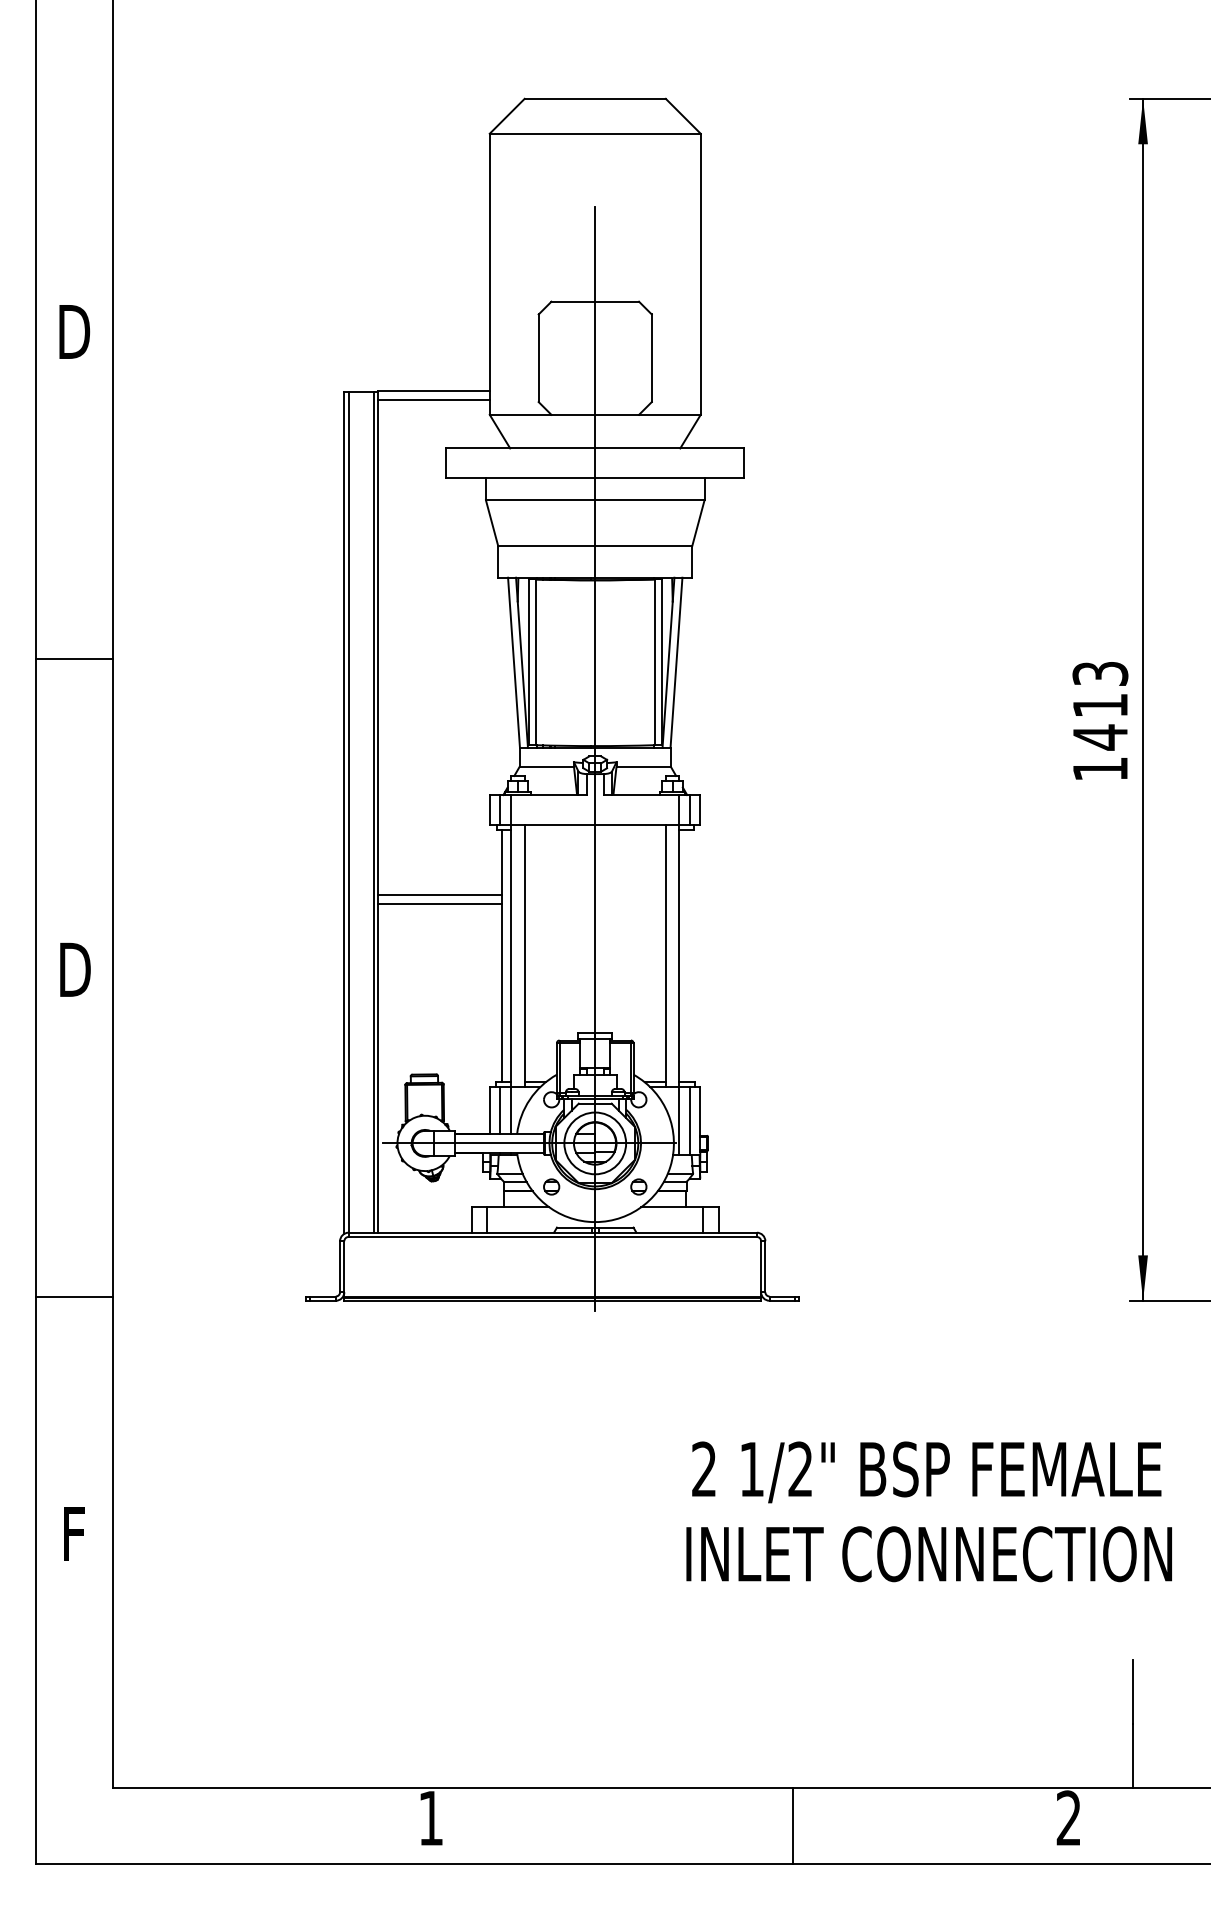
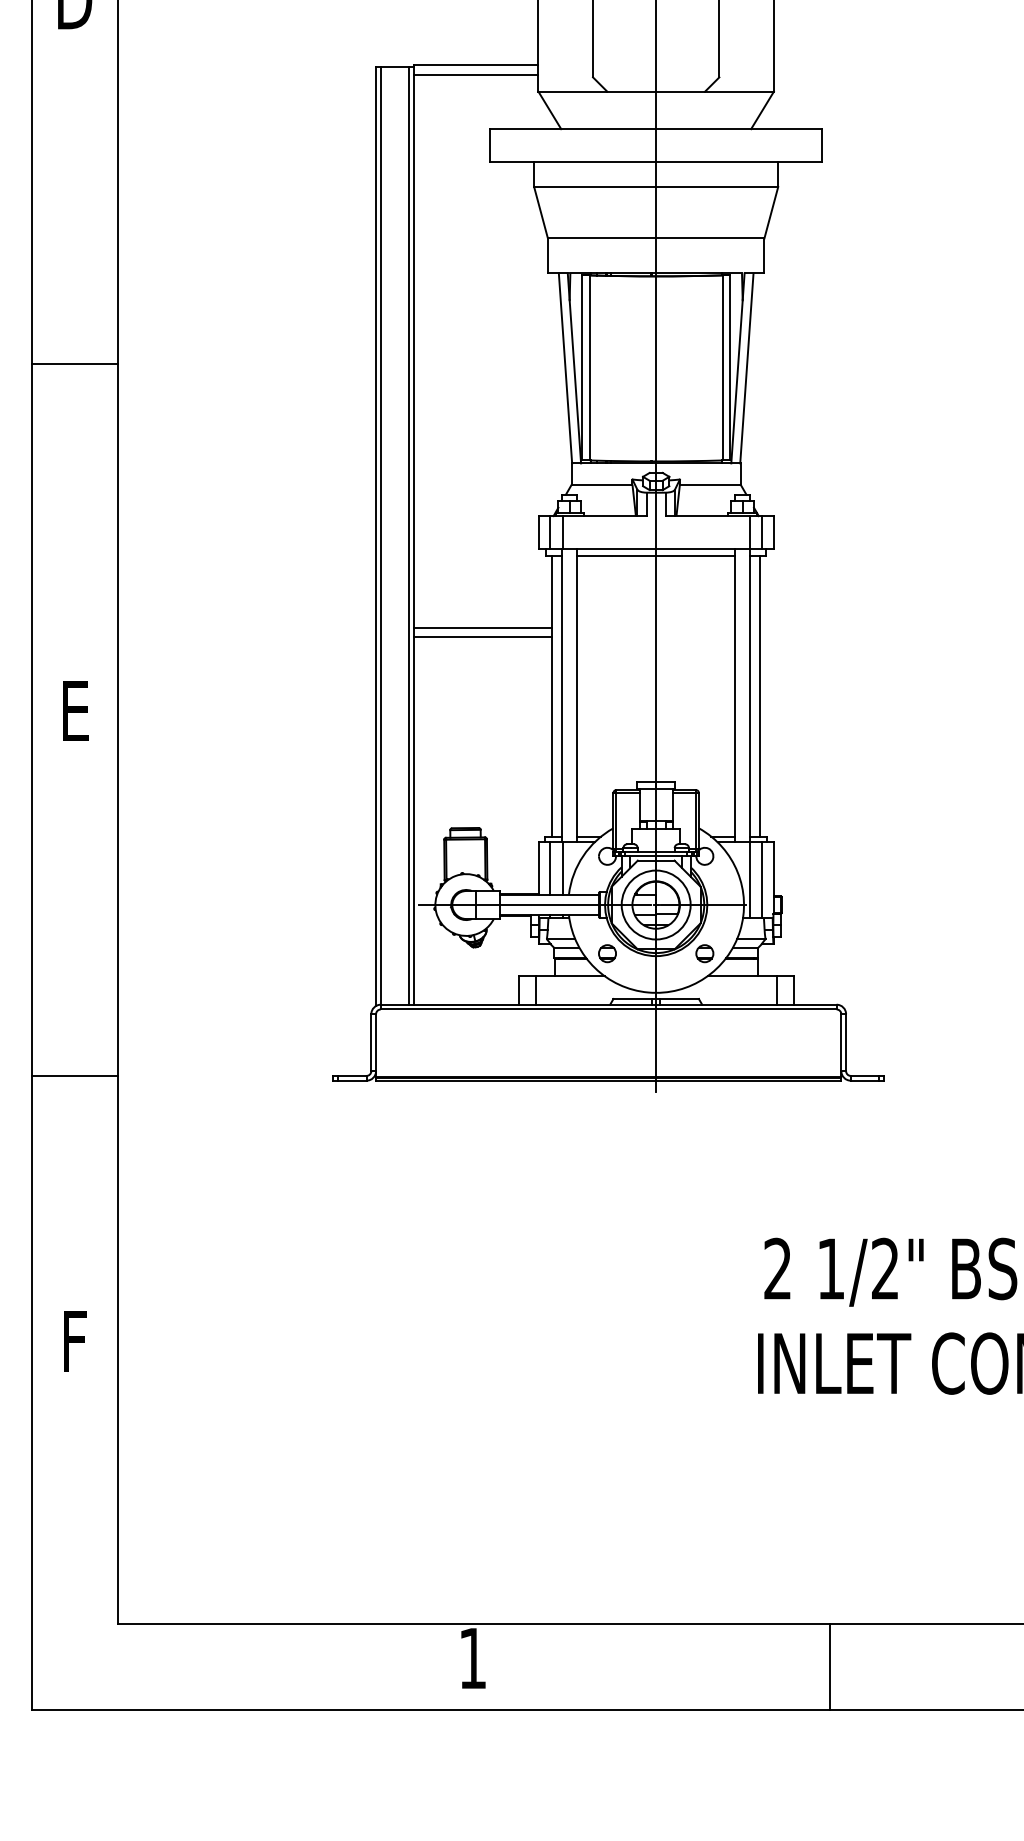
line: (594, 830) -> (655, 555), added
line: (688, 956) -> (760, 696), added
text: (75, 969) -> (75, 710), D -> E
line: (792, 1825) -> (829, 1666), moved

